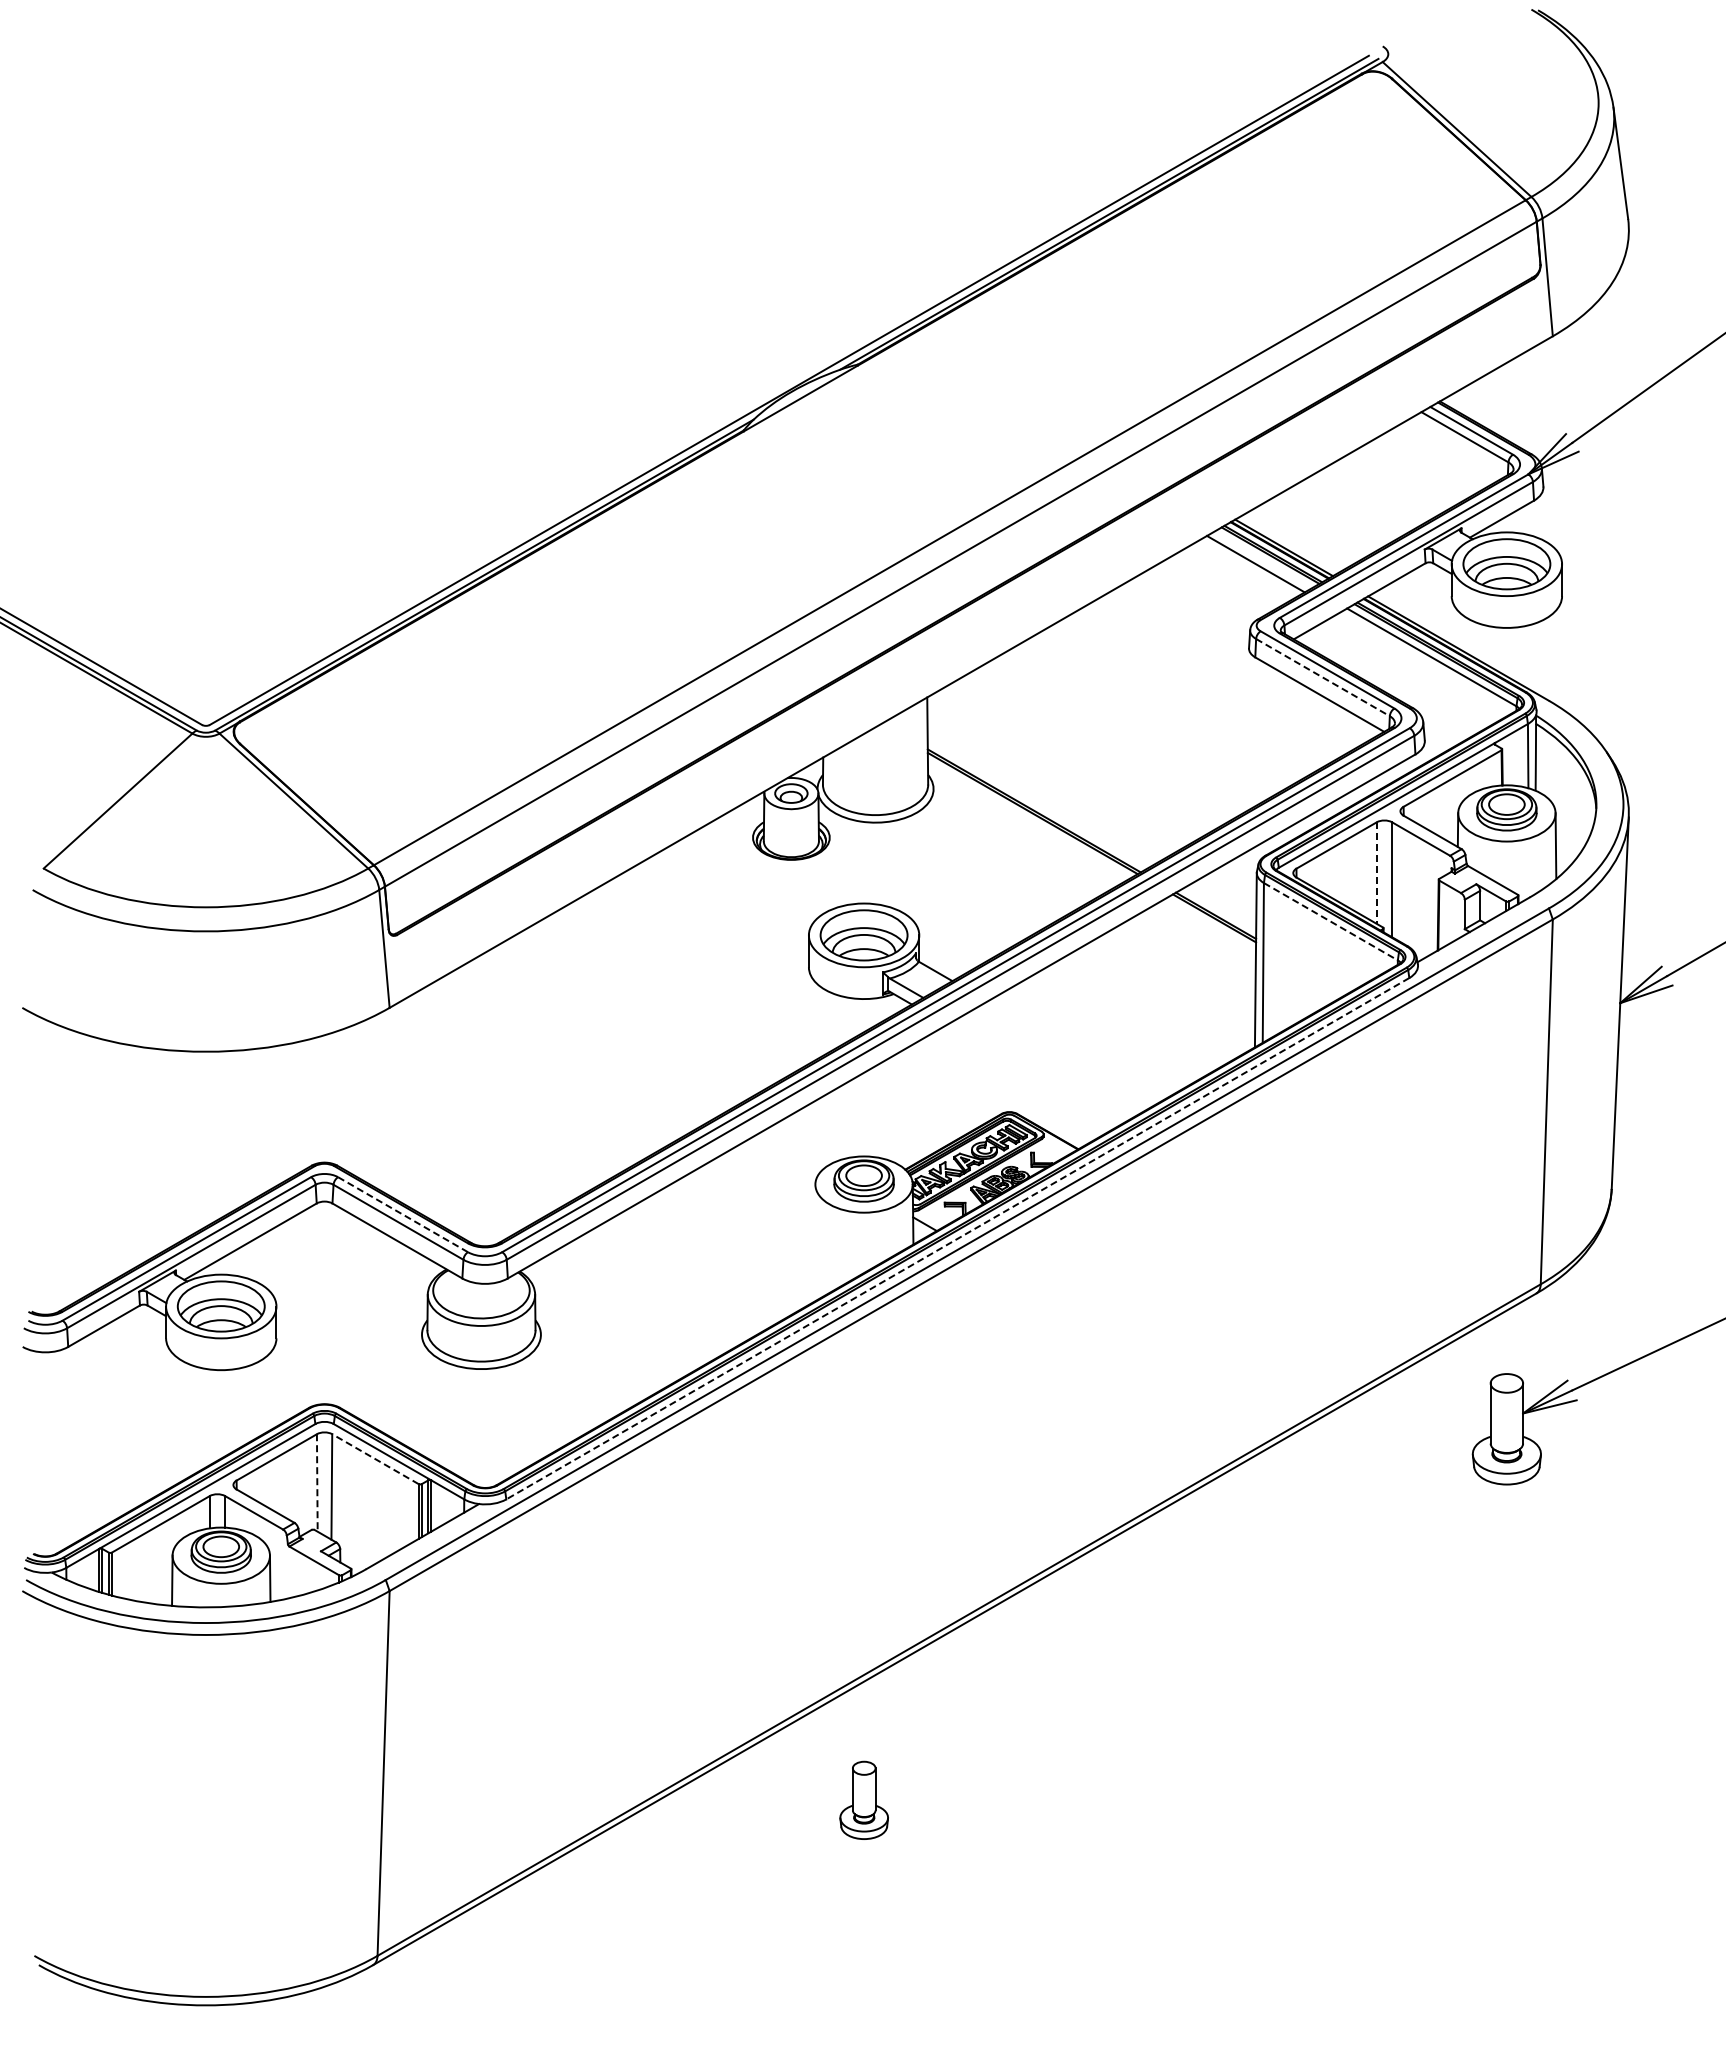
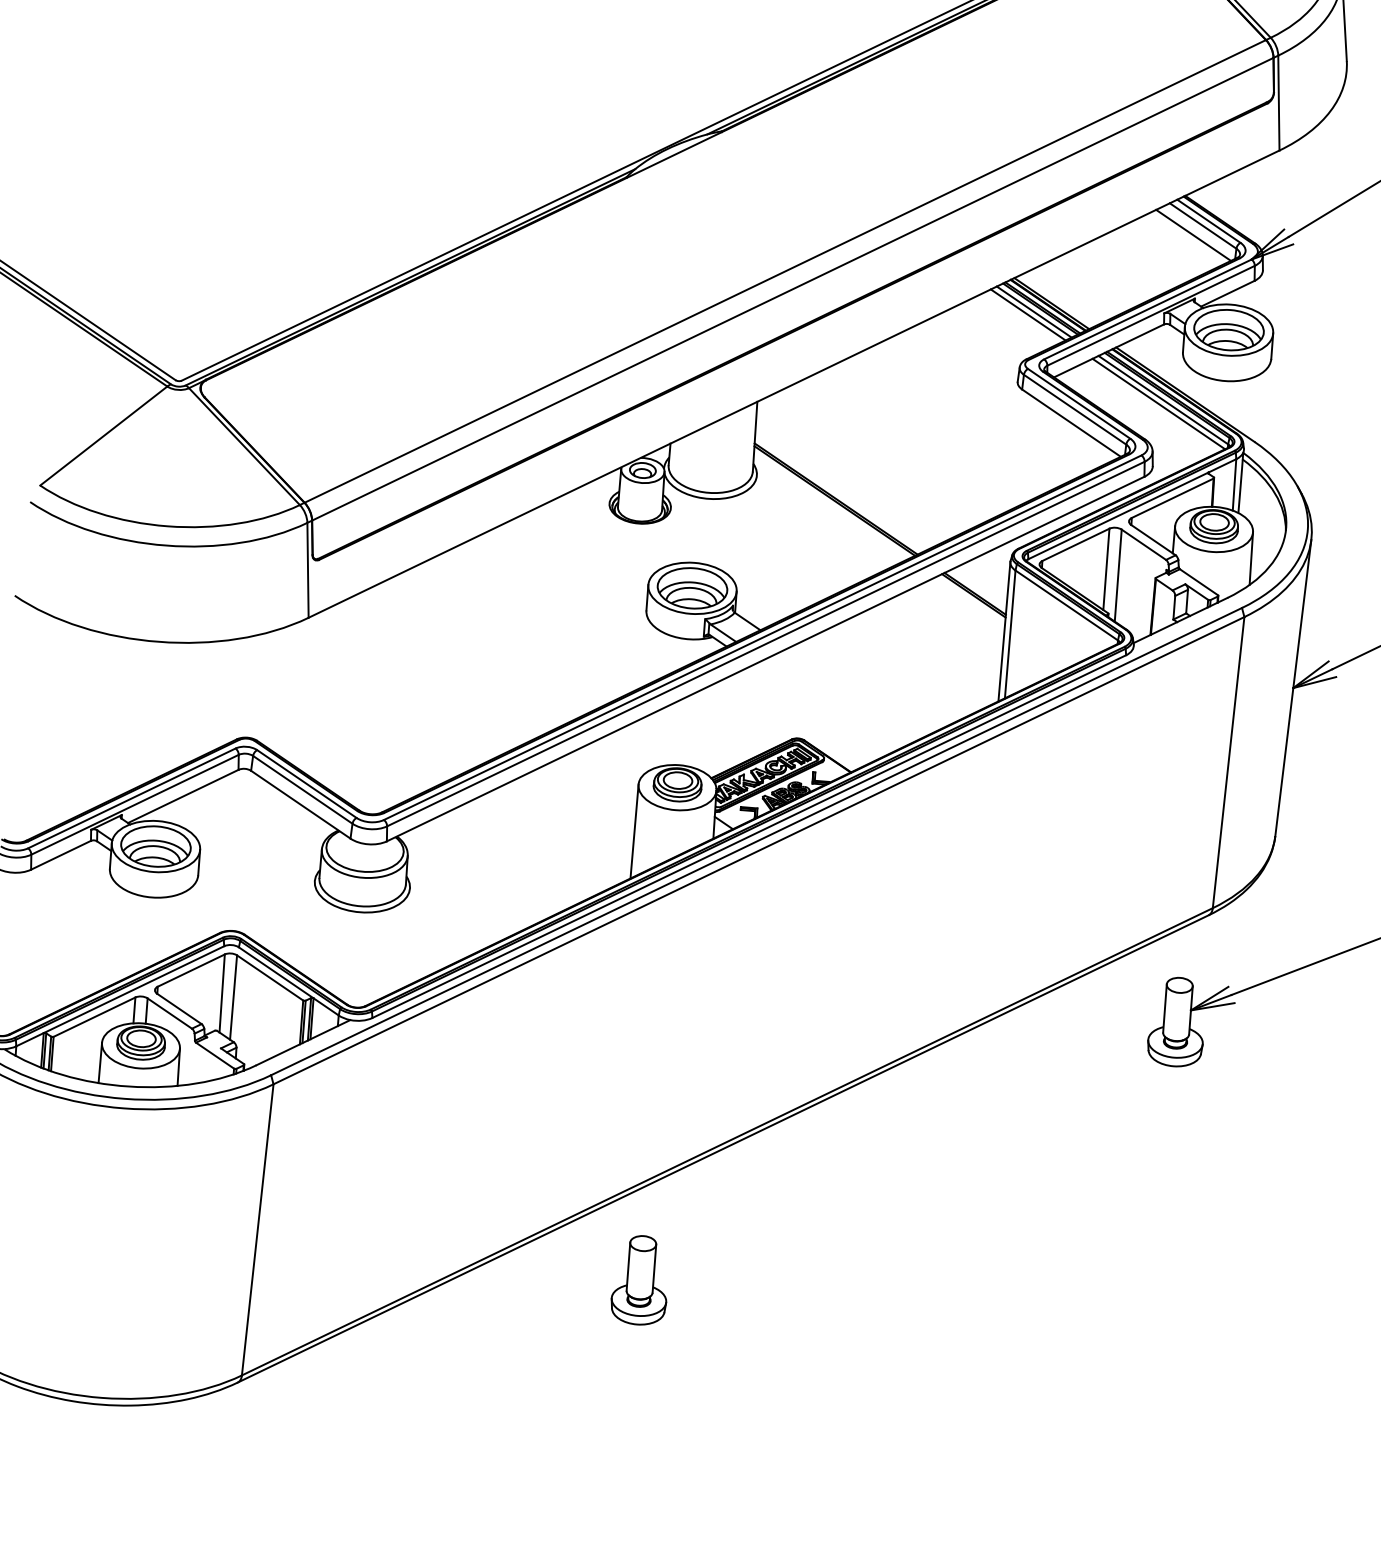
line: (1453, 449) -> (1193, 235), added
line: (1262, 559) -> (1033, 311), added
line: (1426, 662) -> (1158, 403), added
line: (1323, 677) -> (1075, 409), dashed -> solid
line: (1376, 873) -> (1106, 569), dashed -> solid
line: (1331, 921) -> (1067, 605), dashed -> solid
line: (403, 1214) -> (307, 783), dashed -> solid
line: (957, 1238) -> (749, 836), dashed -> solid
line: (814, 1242) -> (634, 831), added
line: (375, 1459) -> (270, 978), dashed -> solid
line: (317, 1482) -> (222, 993), dashed -> solid
part: (864, 1800) -> (640, 1280), size x1.43

